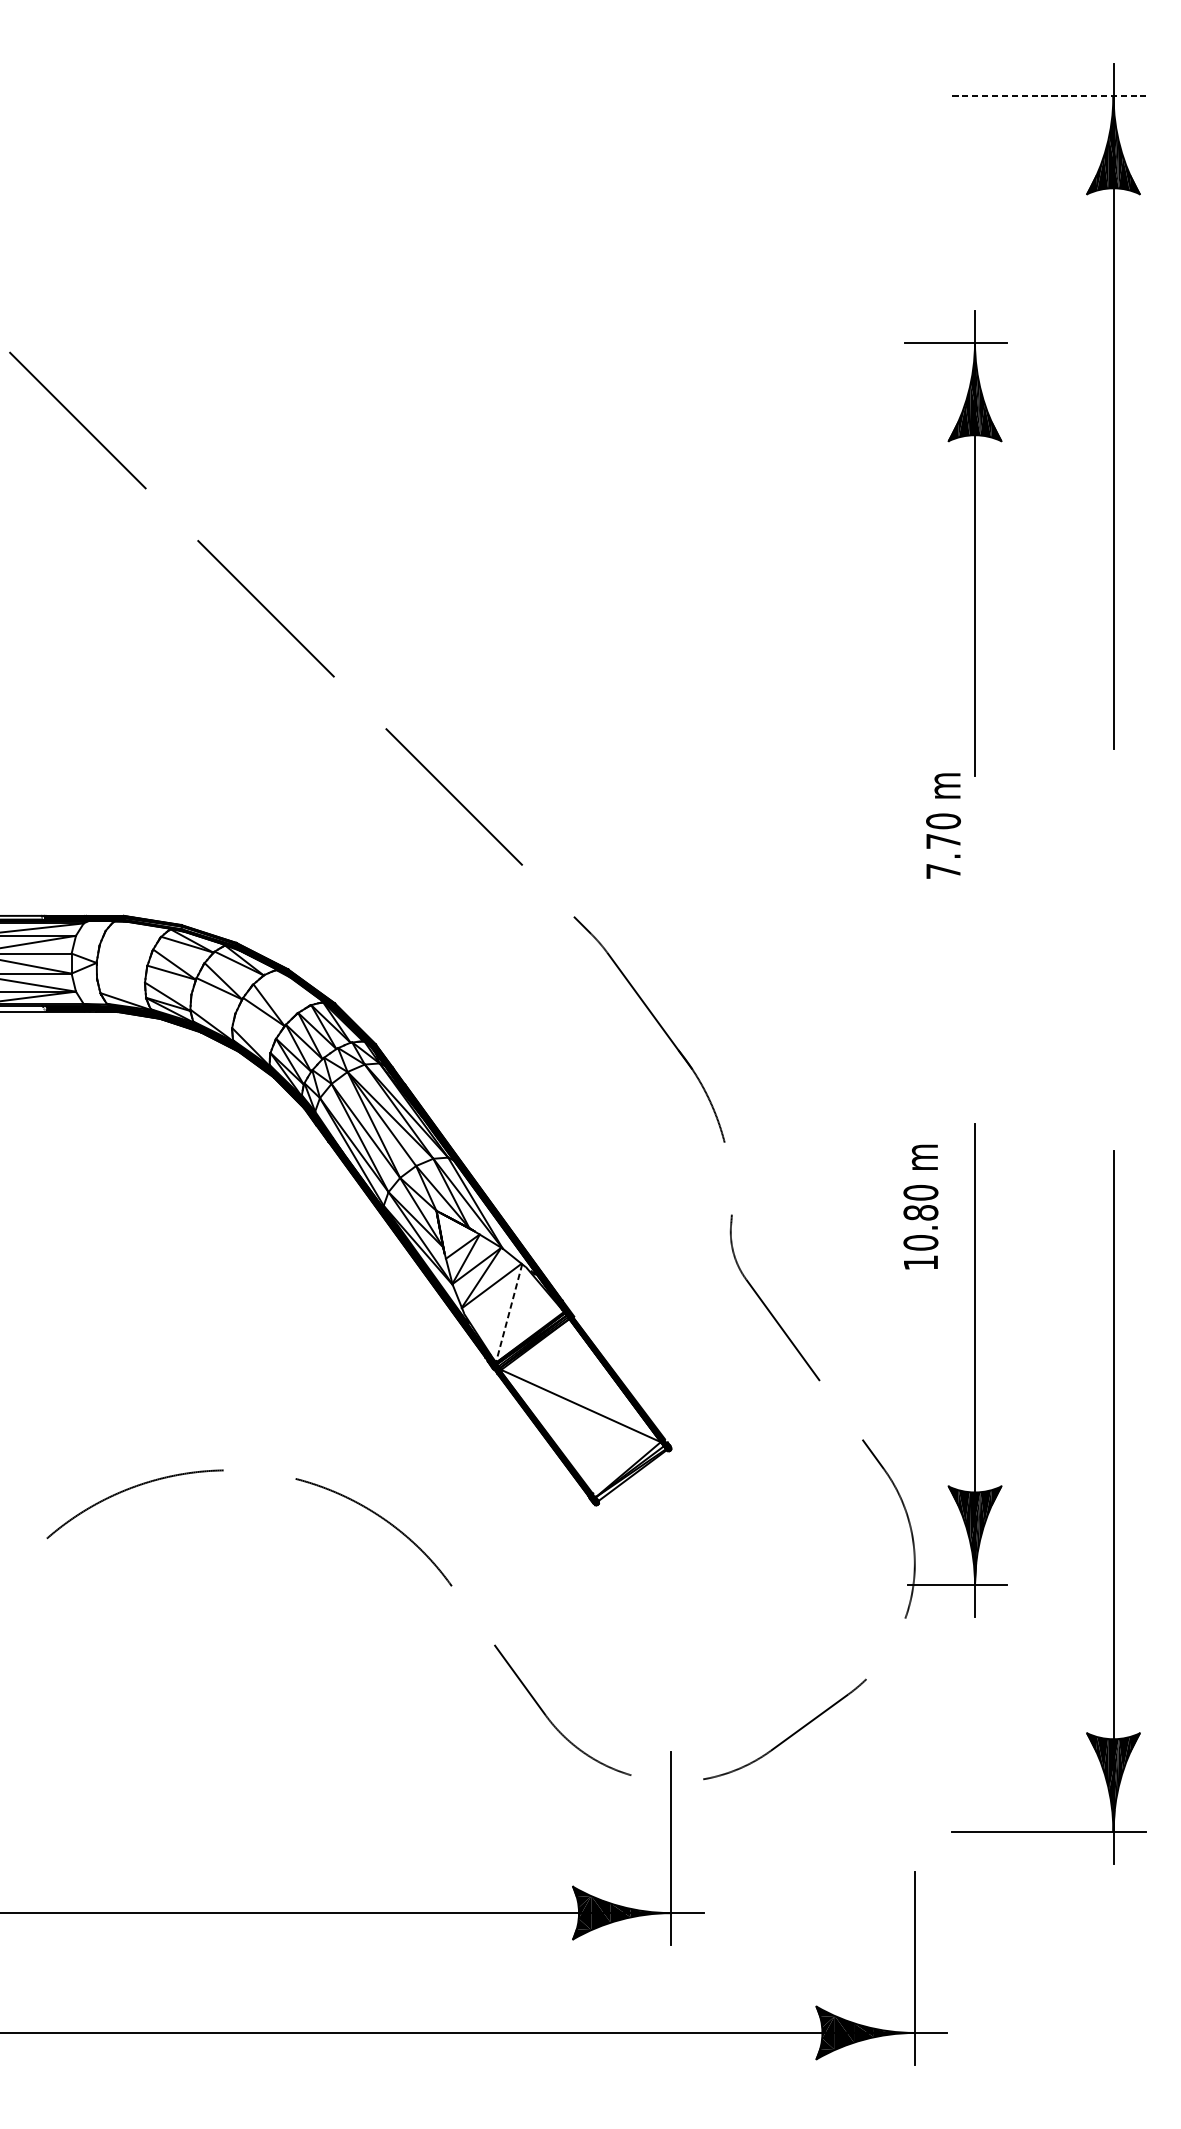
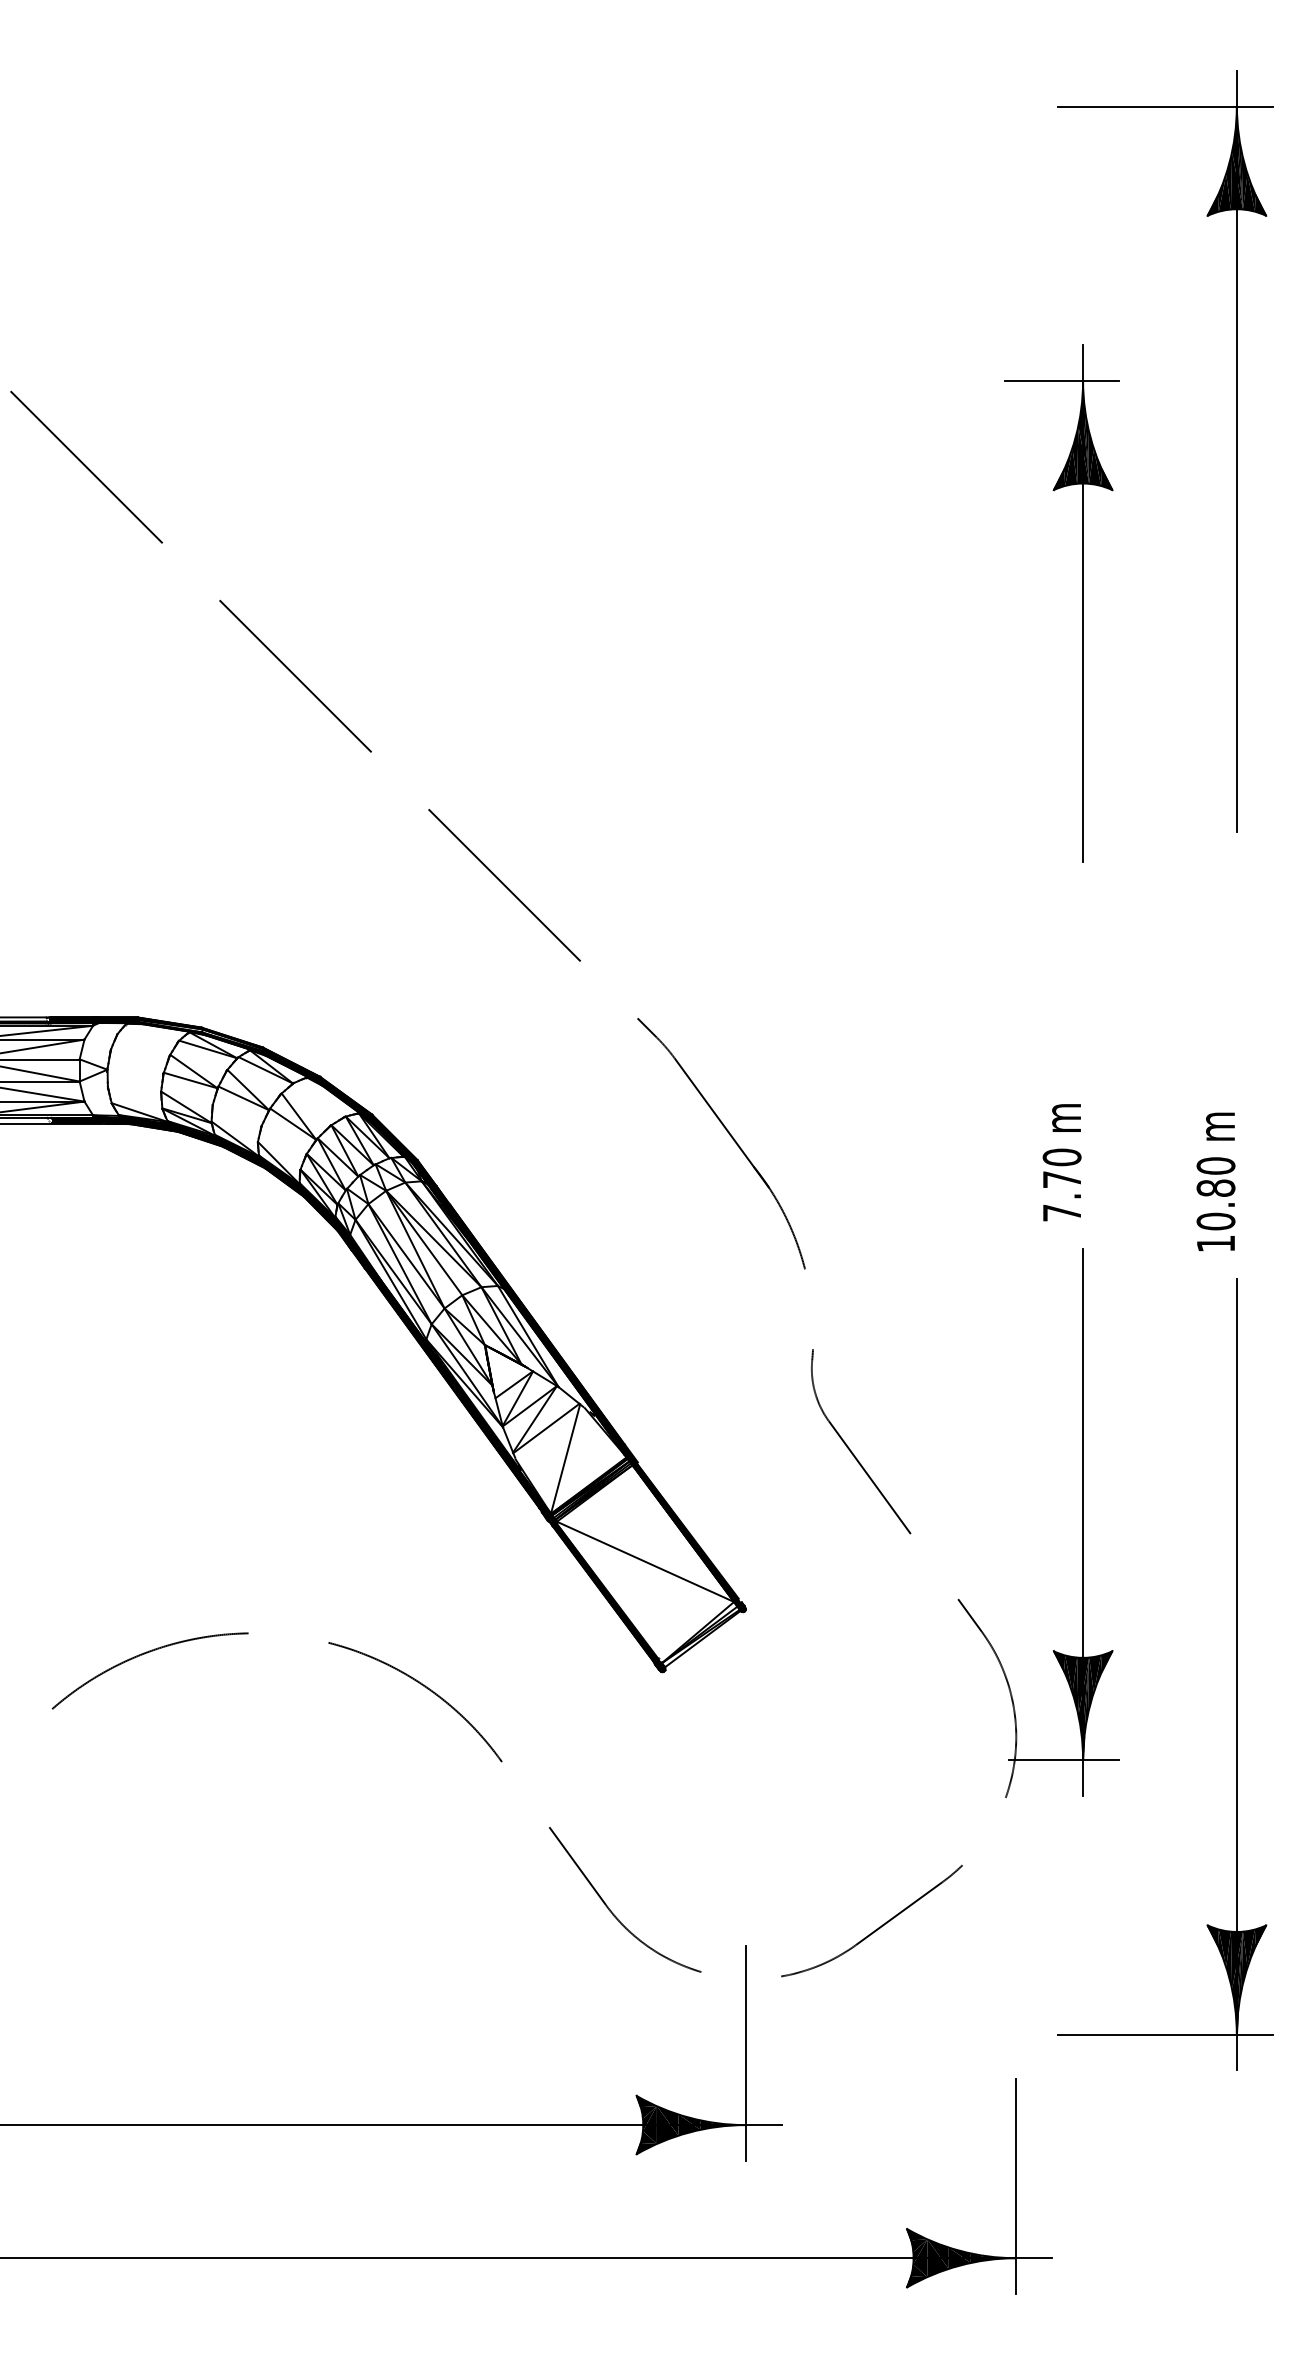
line: (1049, 95) -> (1165, 106), dashed -> solid
text: (942, 825) -> (1061, 1162), moved
text: (920, 1206) -> (1215, 1181), moved
line: (509, 1313) -> (565, 1459), dashed -> solid

